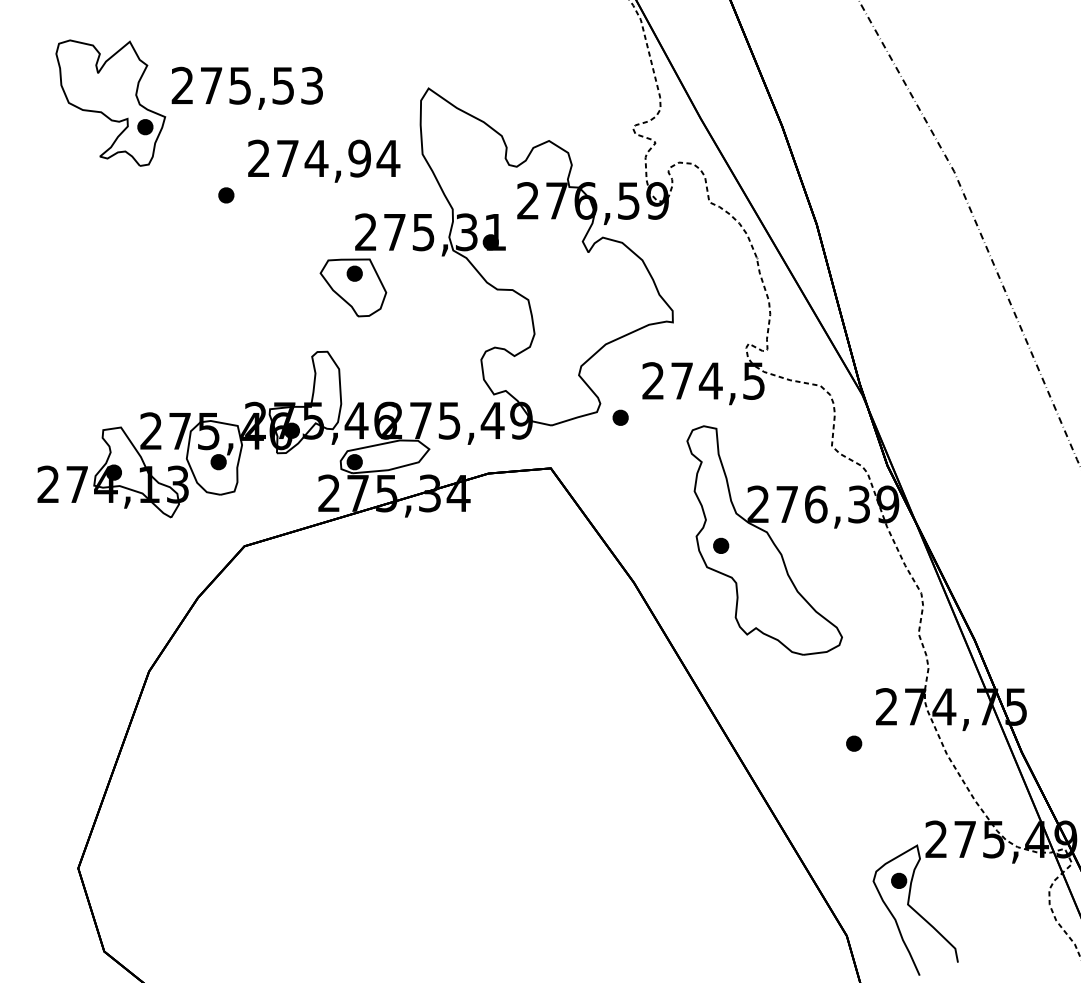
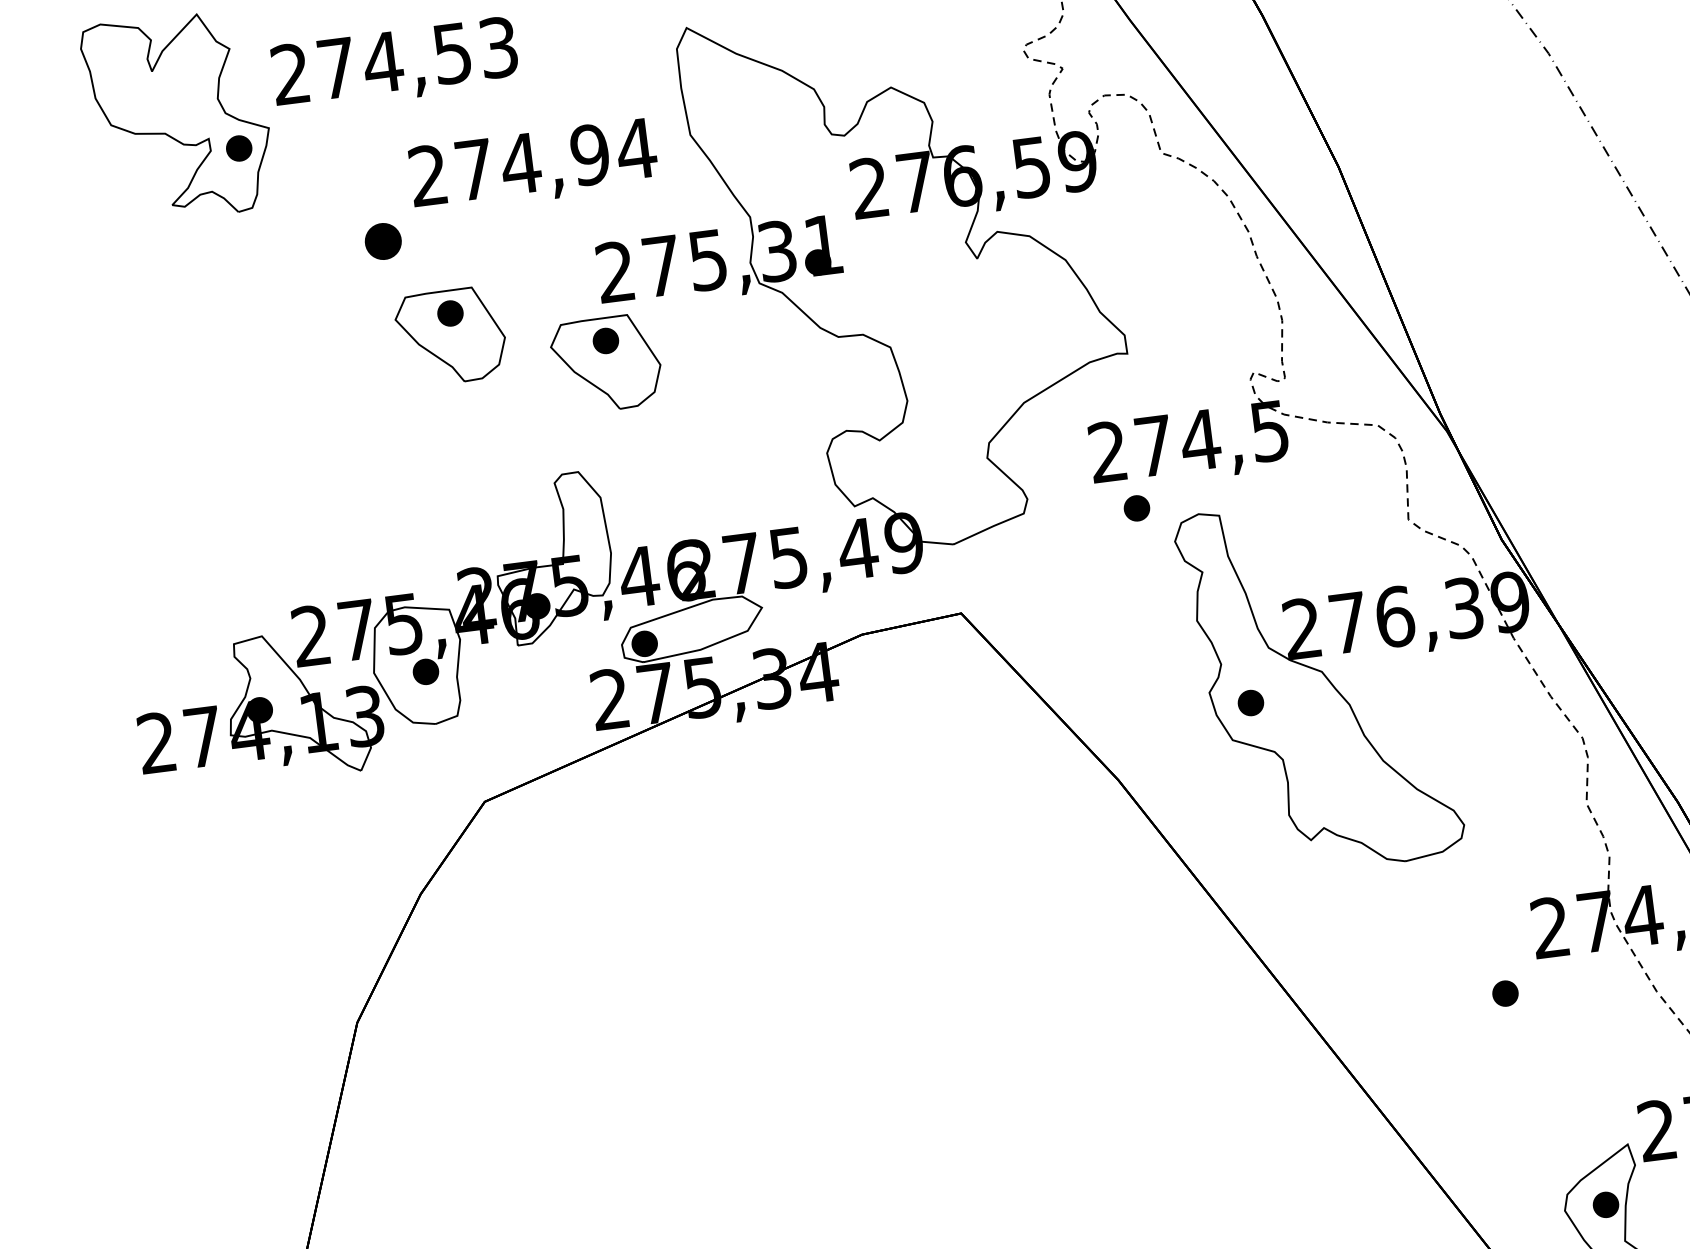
text: (240, 85) -> (383, 61), 275,53 -> 274,53
part: (226, 195) -> (383, 241), size x1.4
part: (260, 258) -> (451, 335), added
part: (620, 417) -> (1136, 507), moved

